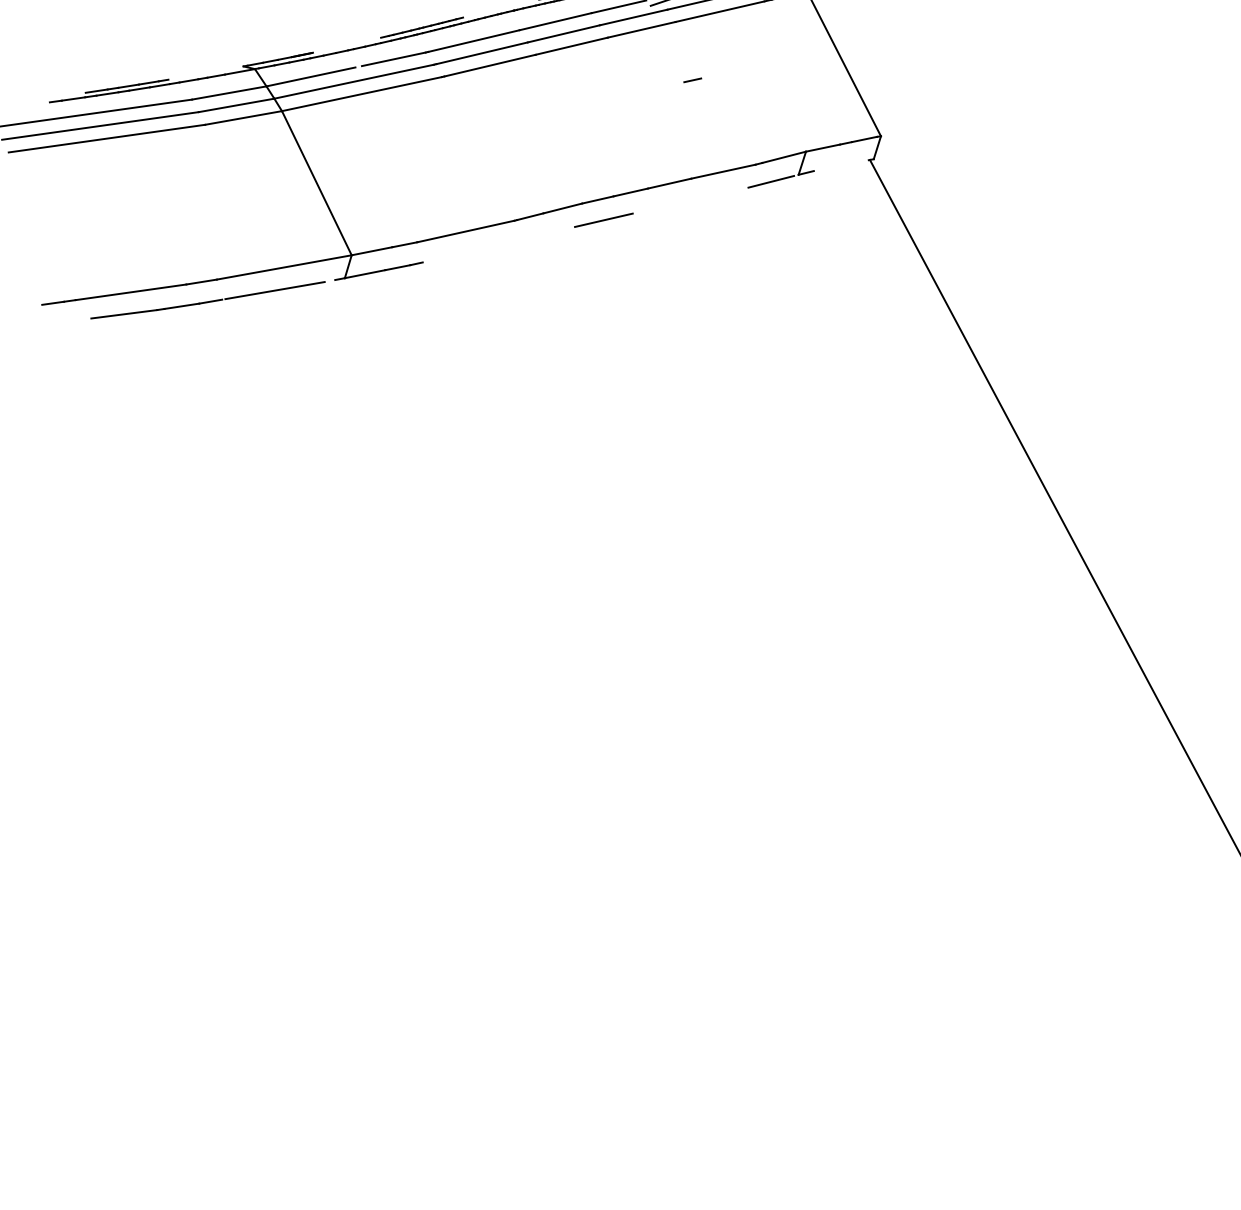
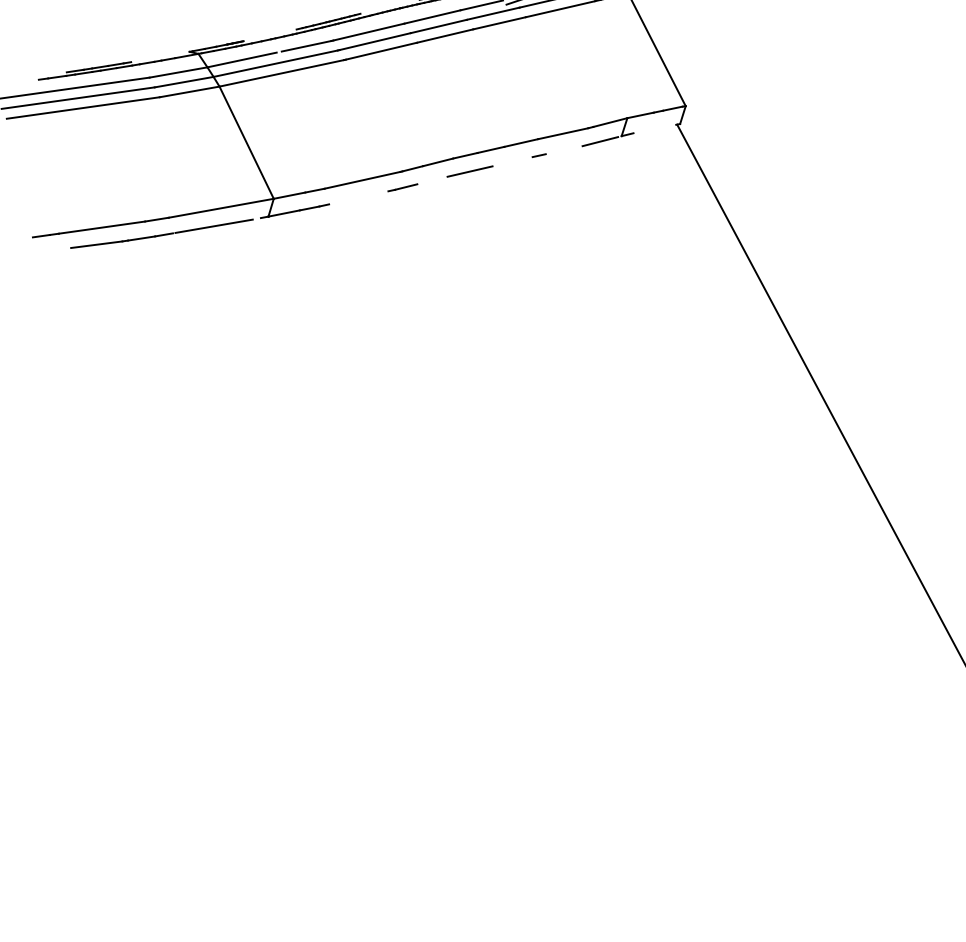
line: (691, 80) -> (538, 155), moved
line: (517, 240) -> (402, 187), added

